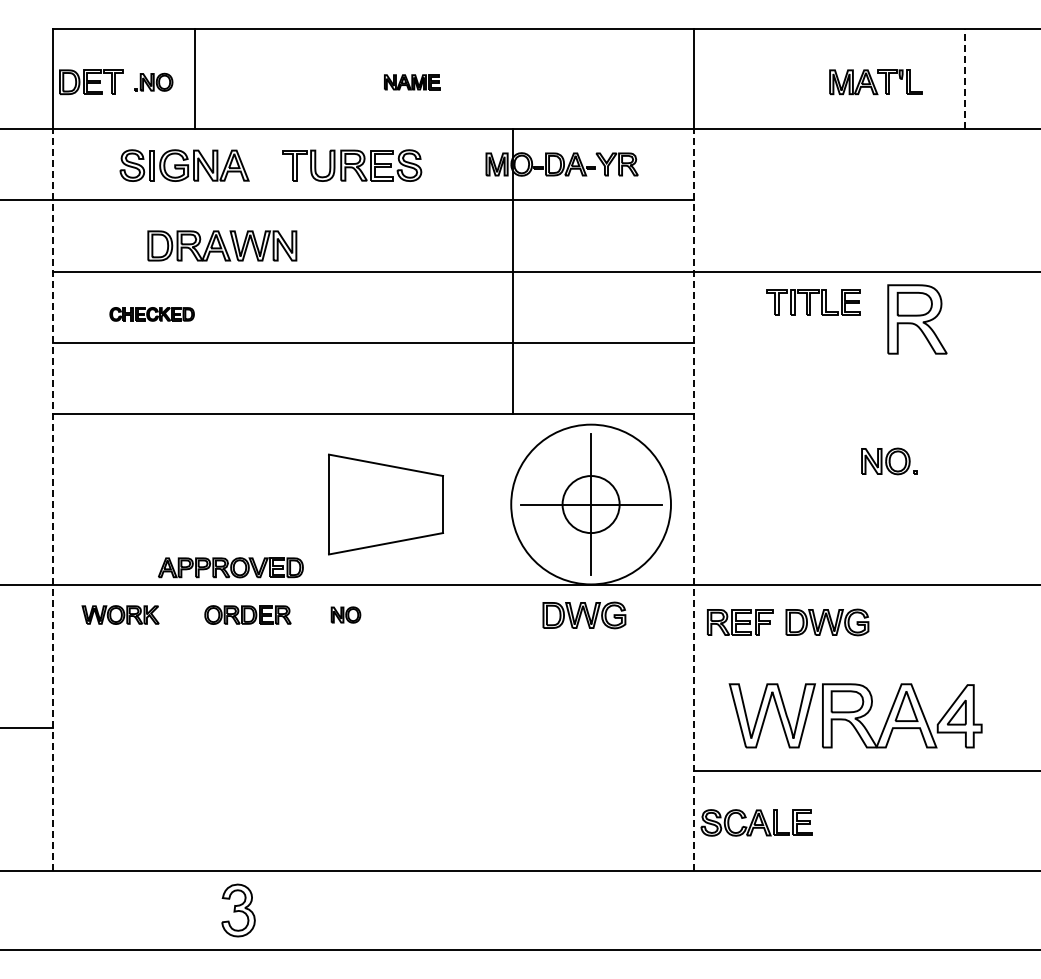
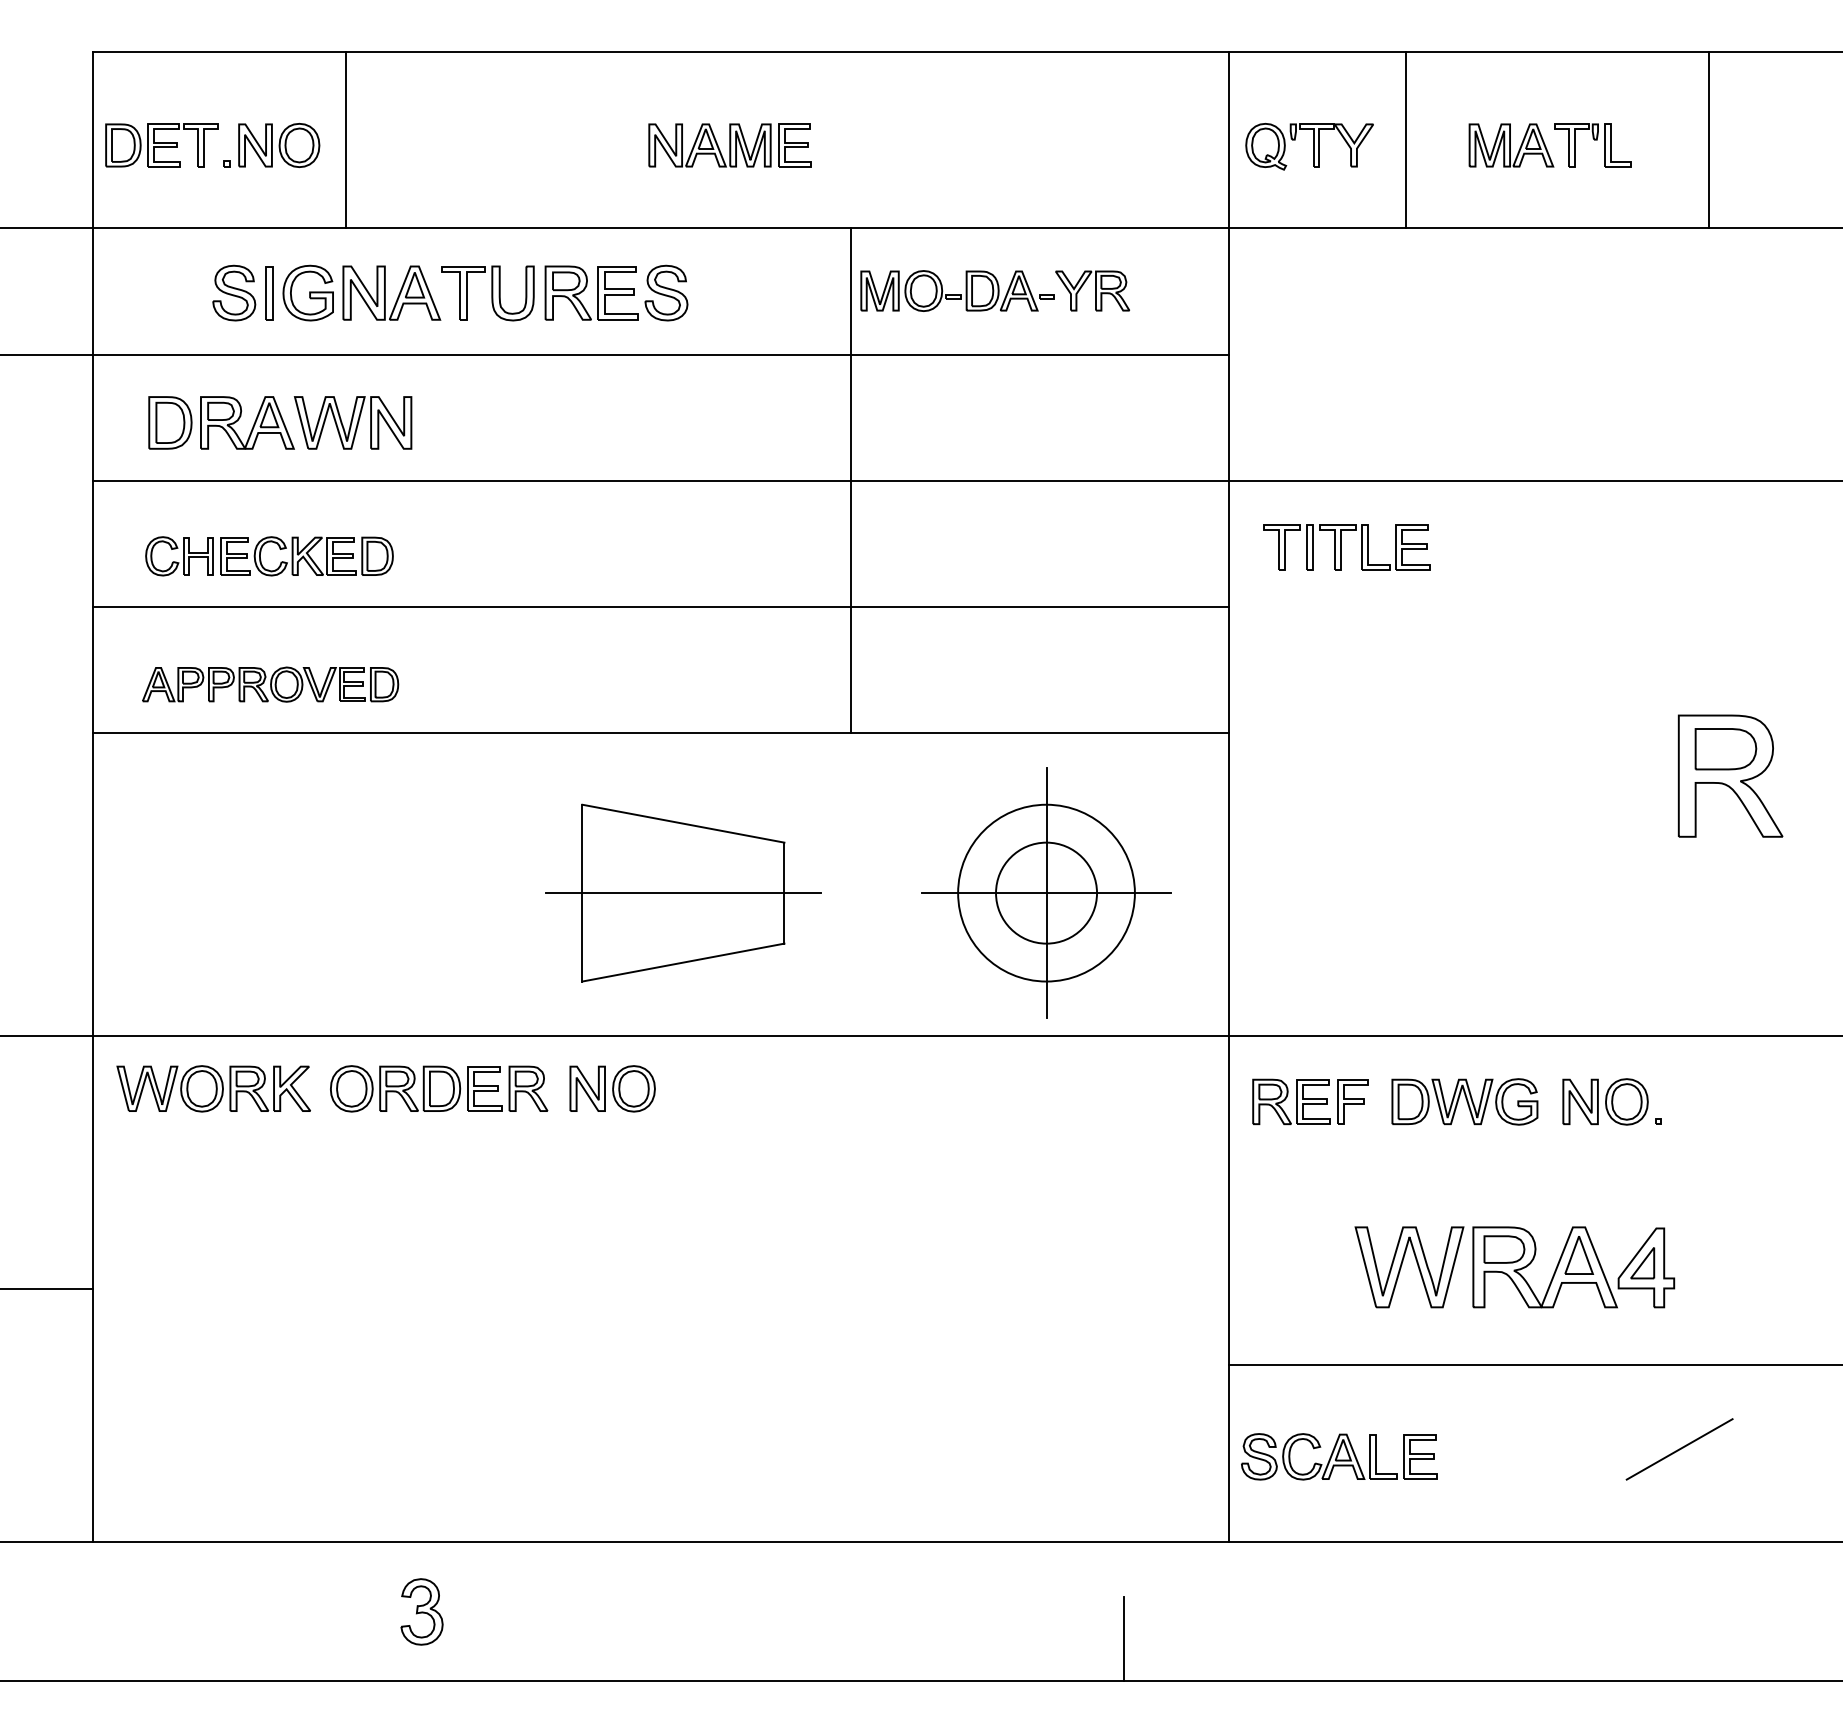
line: (794, 79) -> (1406, 140), added
line: (965, 79) -> (1709, 140), dashed -> solid
part: (153, 82) -> (271, 145), size x1.43
part: (411, 82) -> (728, 145), size x1.67
part: (739, 82) -> (1309, 145), added
part: (352, 165) -> (565, 292), moved
part: (222, 245) -> (280, 422), moved
line: (513, 271) -> (850, 480), moved
part: (813, 302) -> (1346, 547), moved
part: (151, 314) -> (268, 556), size x1.67
part: (917, 319) -> (1730, 776), moved
part: (889, 461) -> (1611, 1101), moved
line: (52, 499) -> (92, 884), dashed -> solid
line: (694, 499) -> (1229, 884), dashed -> solid
line: (385, 504) -> (682, 893), added
circle: (591, 504) -> (1047, 893), size x0.62
part: (230, 567) -> (269, 684), moved
part: (120, 614) -> (213, 1087), size x1.43
part: (247, 614) -> (438, 1087), size x1.43
part: (345, 614) -> (611, 1087), size x1.67
part: (584, 615) -> (1034, 1089), removed
part: (855, 715) -> (1514, 1266), size x0.71
line: (948, 818) -> (1679, 1448), added
part: (237, 910) -> (420, 1611), size x0.71
line: (634, 925) -> (1123, 1638), added

